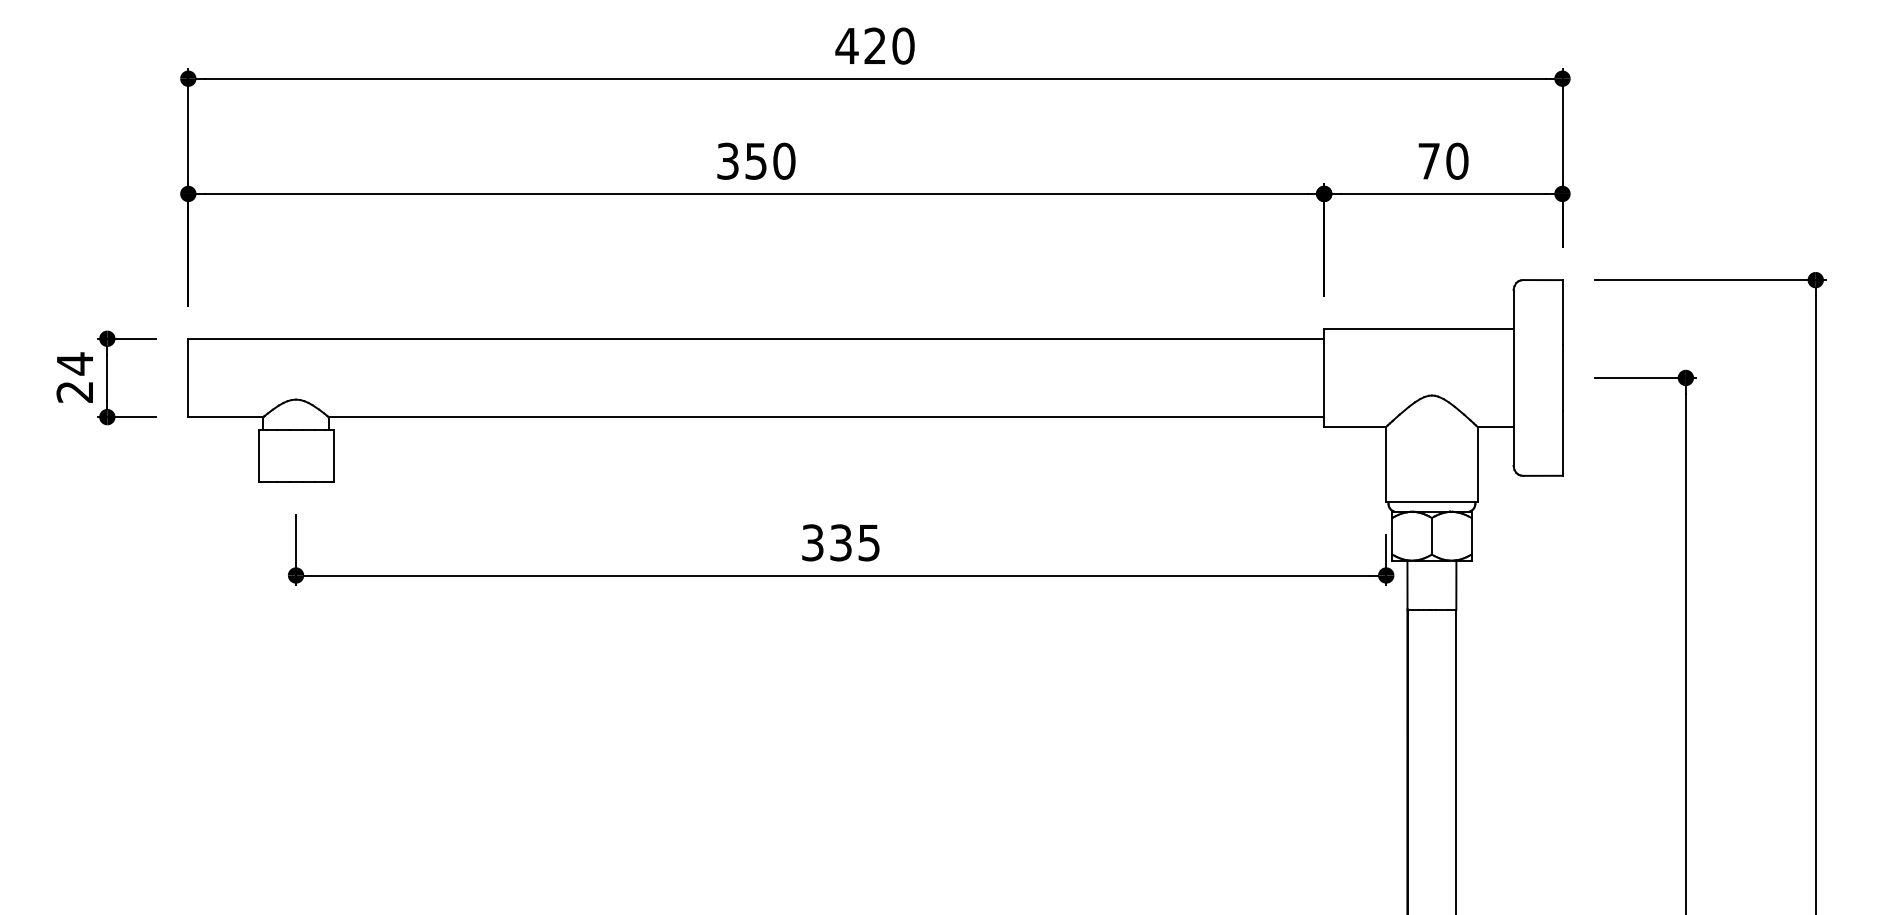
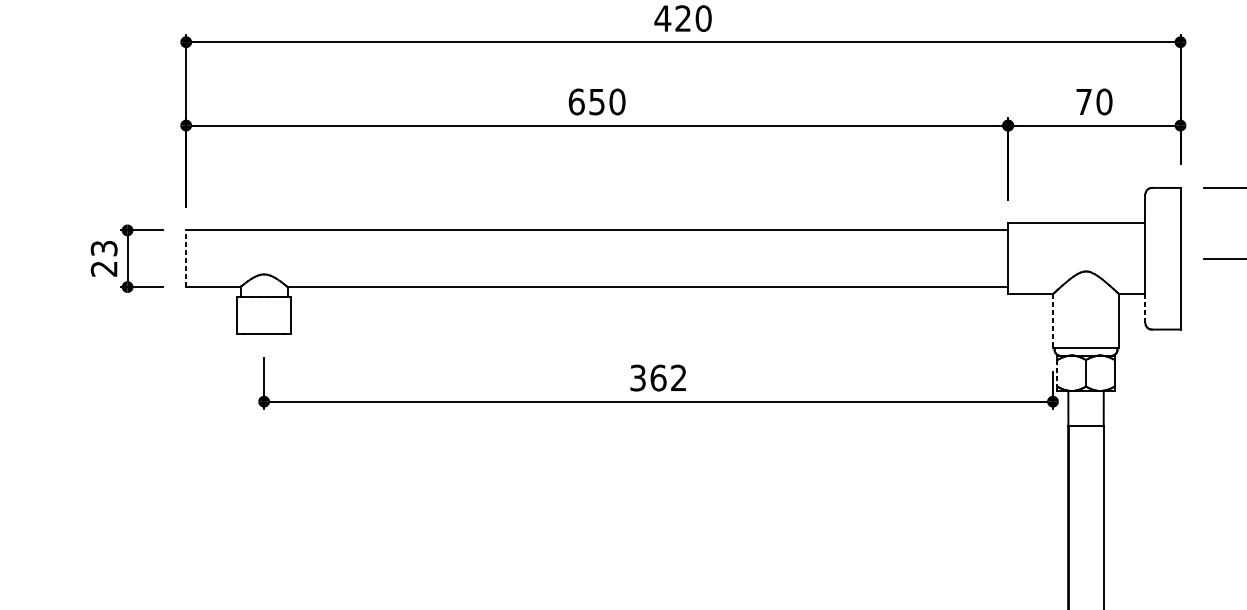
text: (728, 160) -> (577, 101), 350 -> 650
text: (74, 363) -> (103, 248), 24 -> 23
line: (188, 377) -> (186, 258), solid -> dashed
line: (1513, 446) -> (1145, 308), solid -> dashed
line: (1386, 464) -> (1053, 321), solid -> dashed
line: (1392, 536) -> (1057, 373), solid -> dashed
text: (854, 542) -> (668, 377), 335 -> 362

